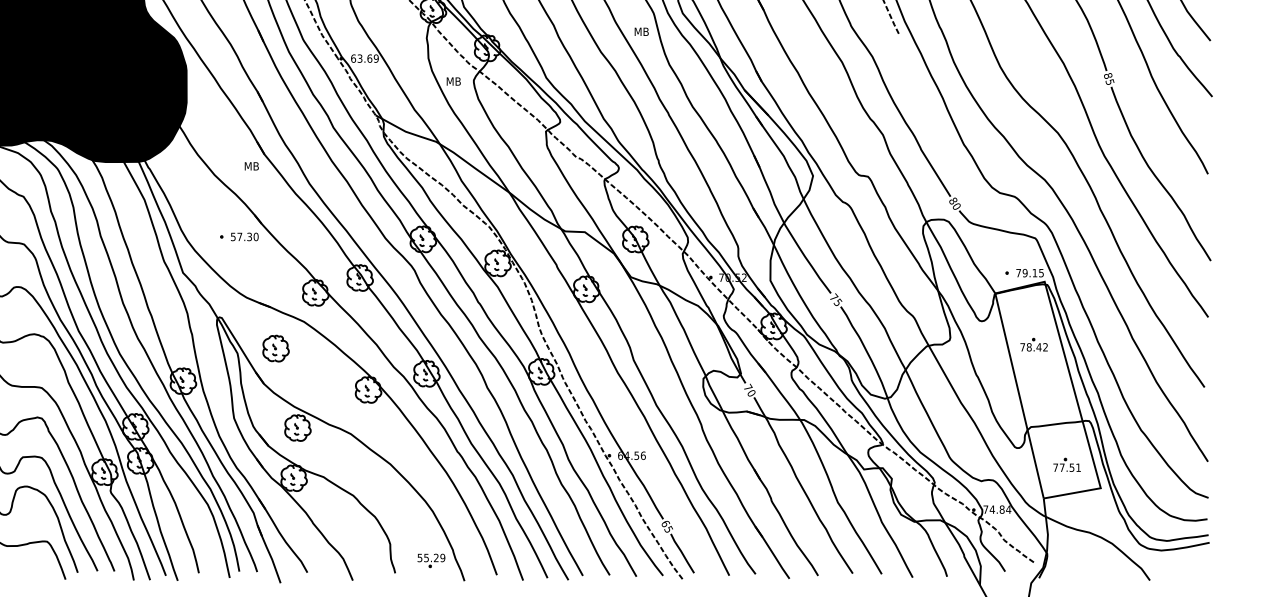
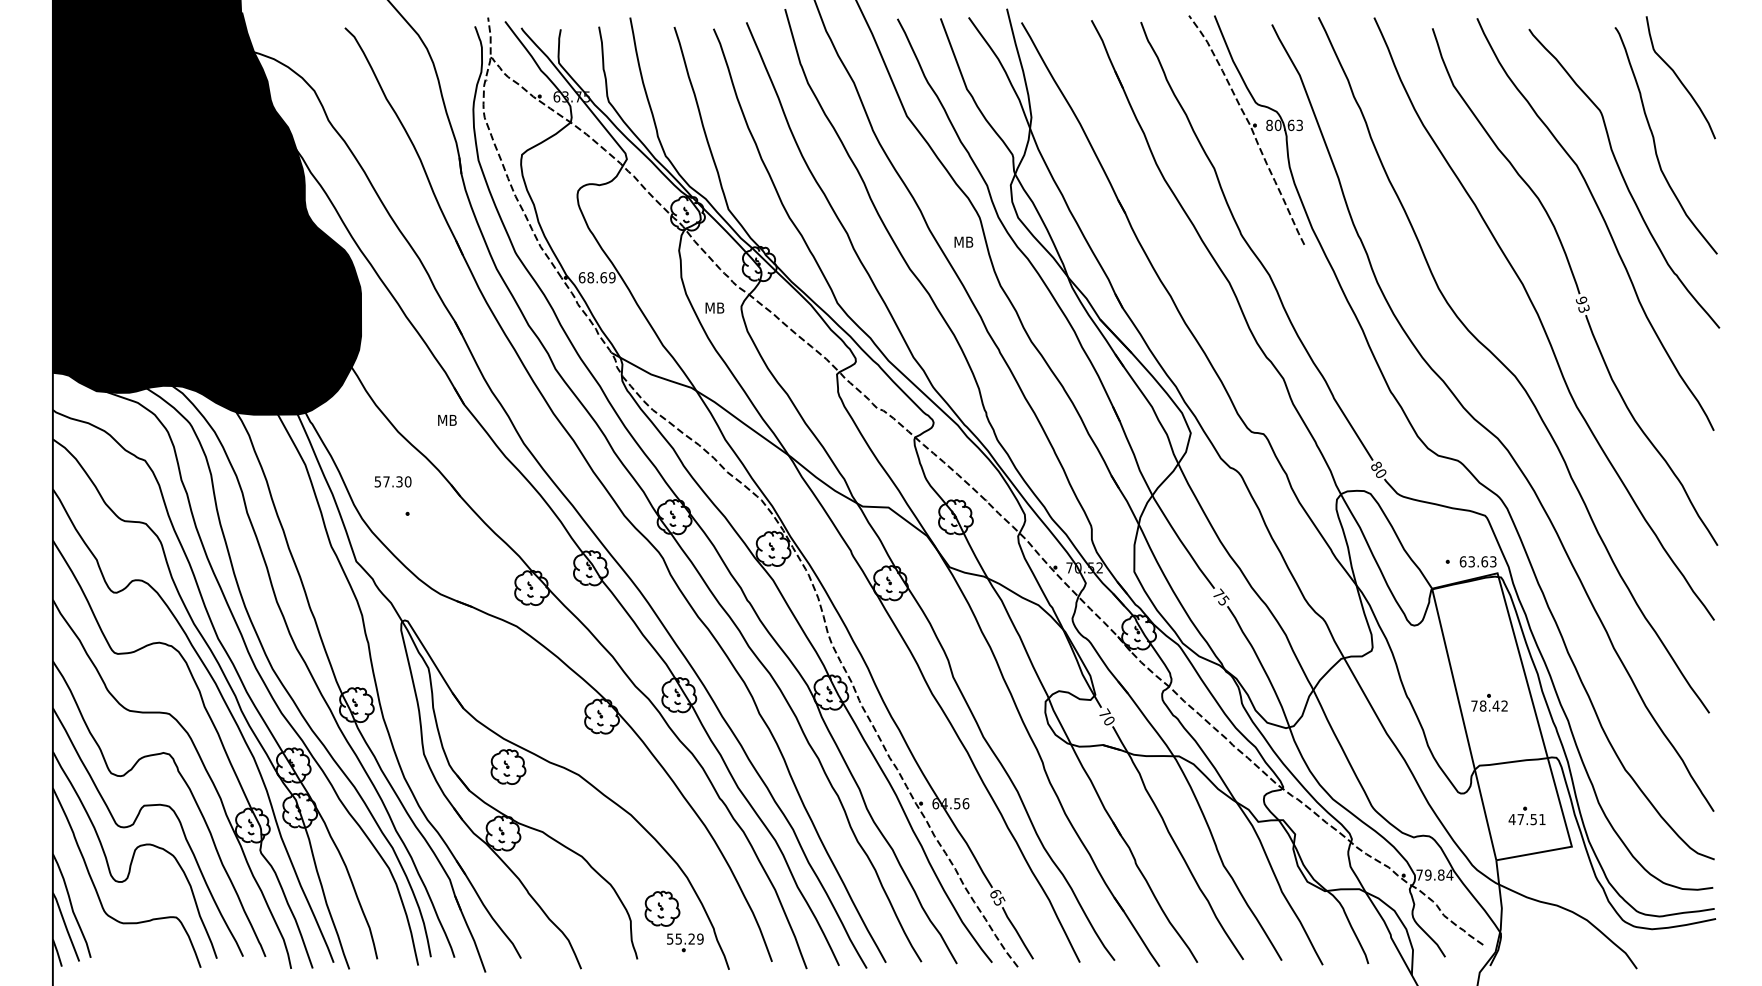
text: (359, 58) -> (590, 277), 63.69 -> 68.69
text: (1108, 78) -> (1582, 304), 85 -> 93
text: (244, 236) -> (392, 481), moved
text: (1029, 272) -> (1477, 561), 79.15 -> 63.63
part: (1034, 344) -> (1489, 702), moved
part: (276, 348) -> (662, 908), moved
text: (1055, 467) -> (1511, 819), 77.51 -> 47.51
text: (991, 509) -> (1427, 874), 74.84 -> 79.84

